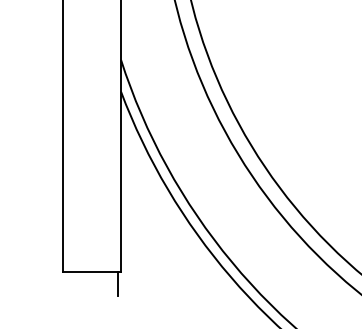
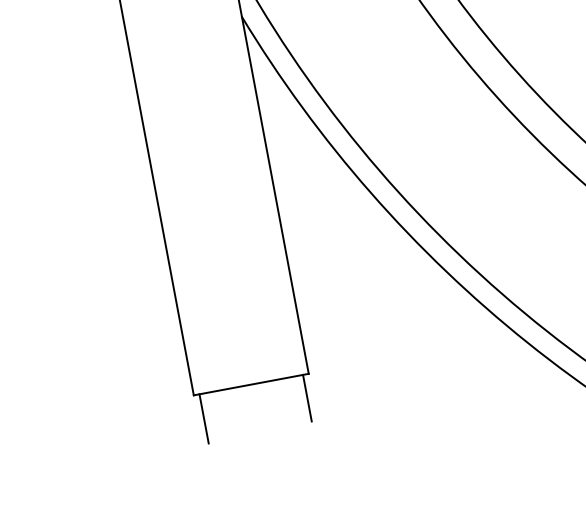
line: (65, 284) -> (203, 418), added

